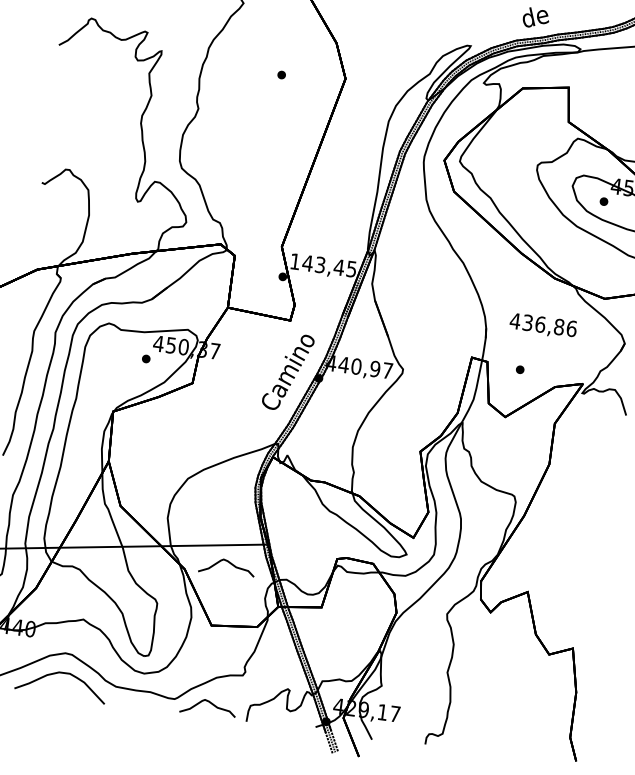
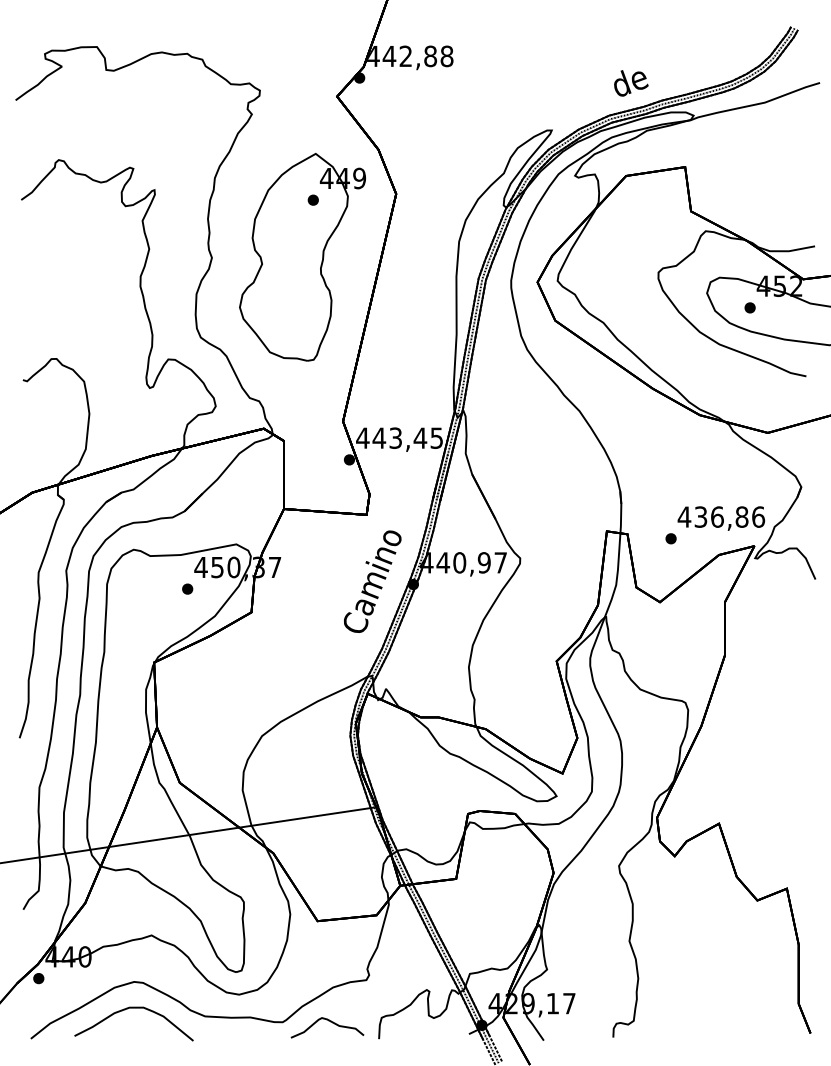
part: (267, 117) -> (302, 257), added
text: (295, 261) -> (362, 437), 143,45 -> 443,45
text: (543, 326) -> (721, 518), moved
curve: (229, 563) -> (330, 838), removed

